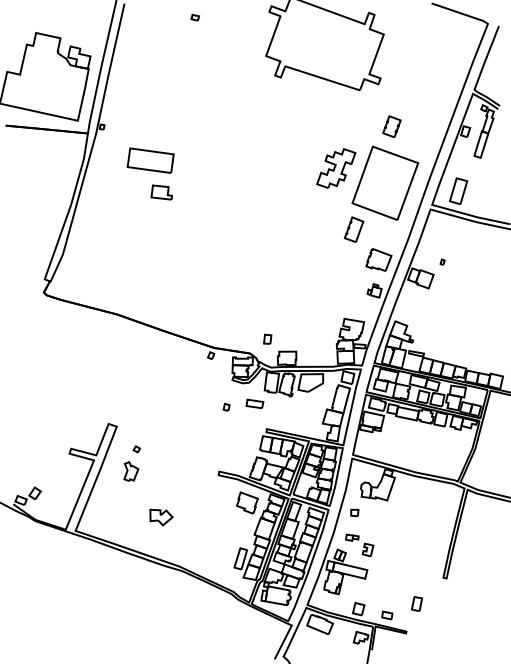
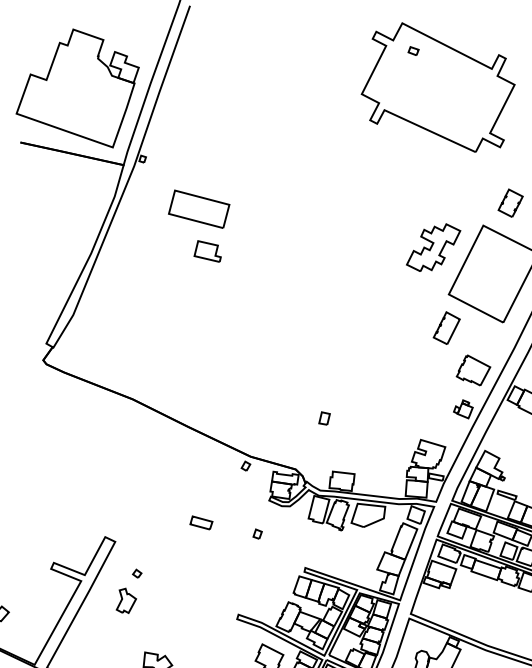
part: (195, 17) -> (413, 50), moved
part: (267, 338) -> (324, 417), moved
part: (254, 403) -> (200, 522), moved

